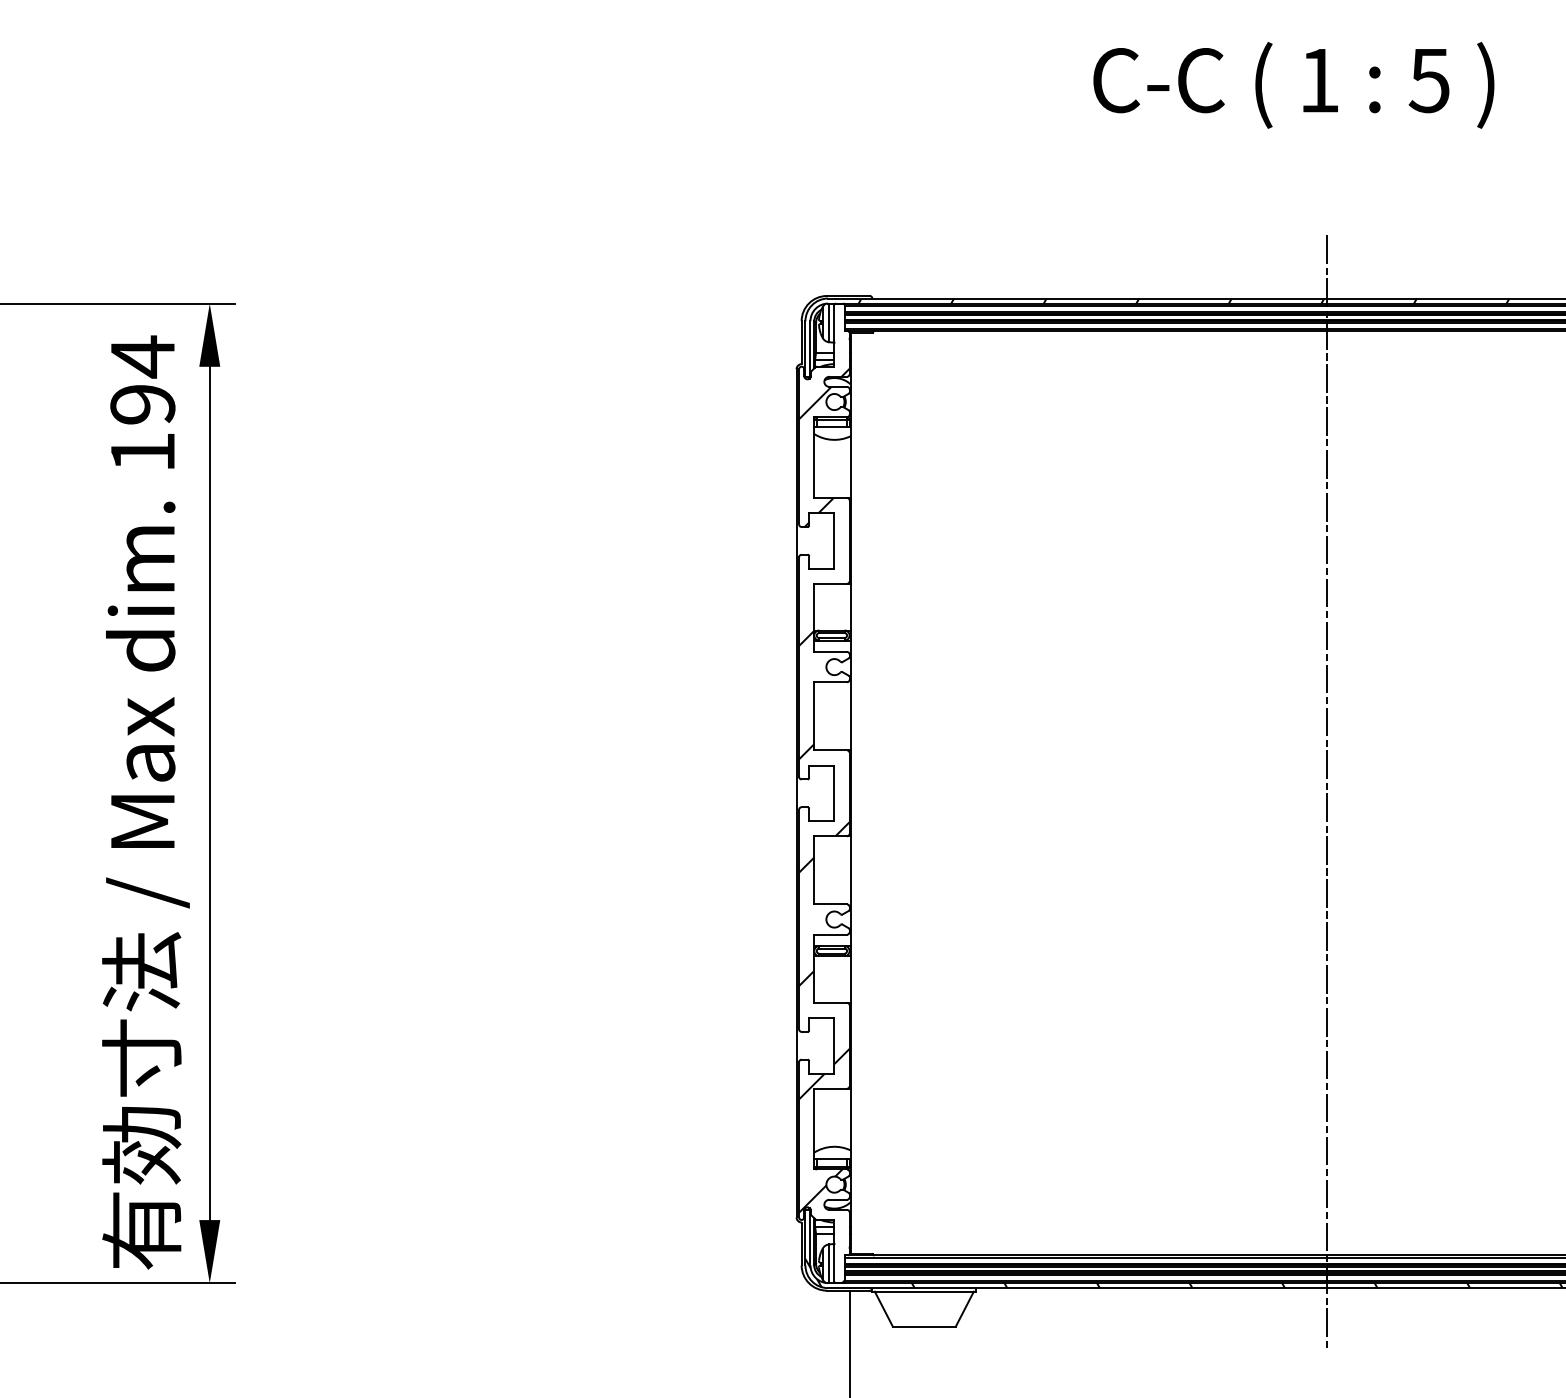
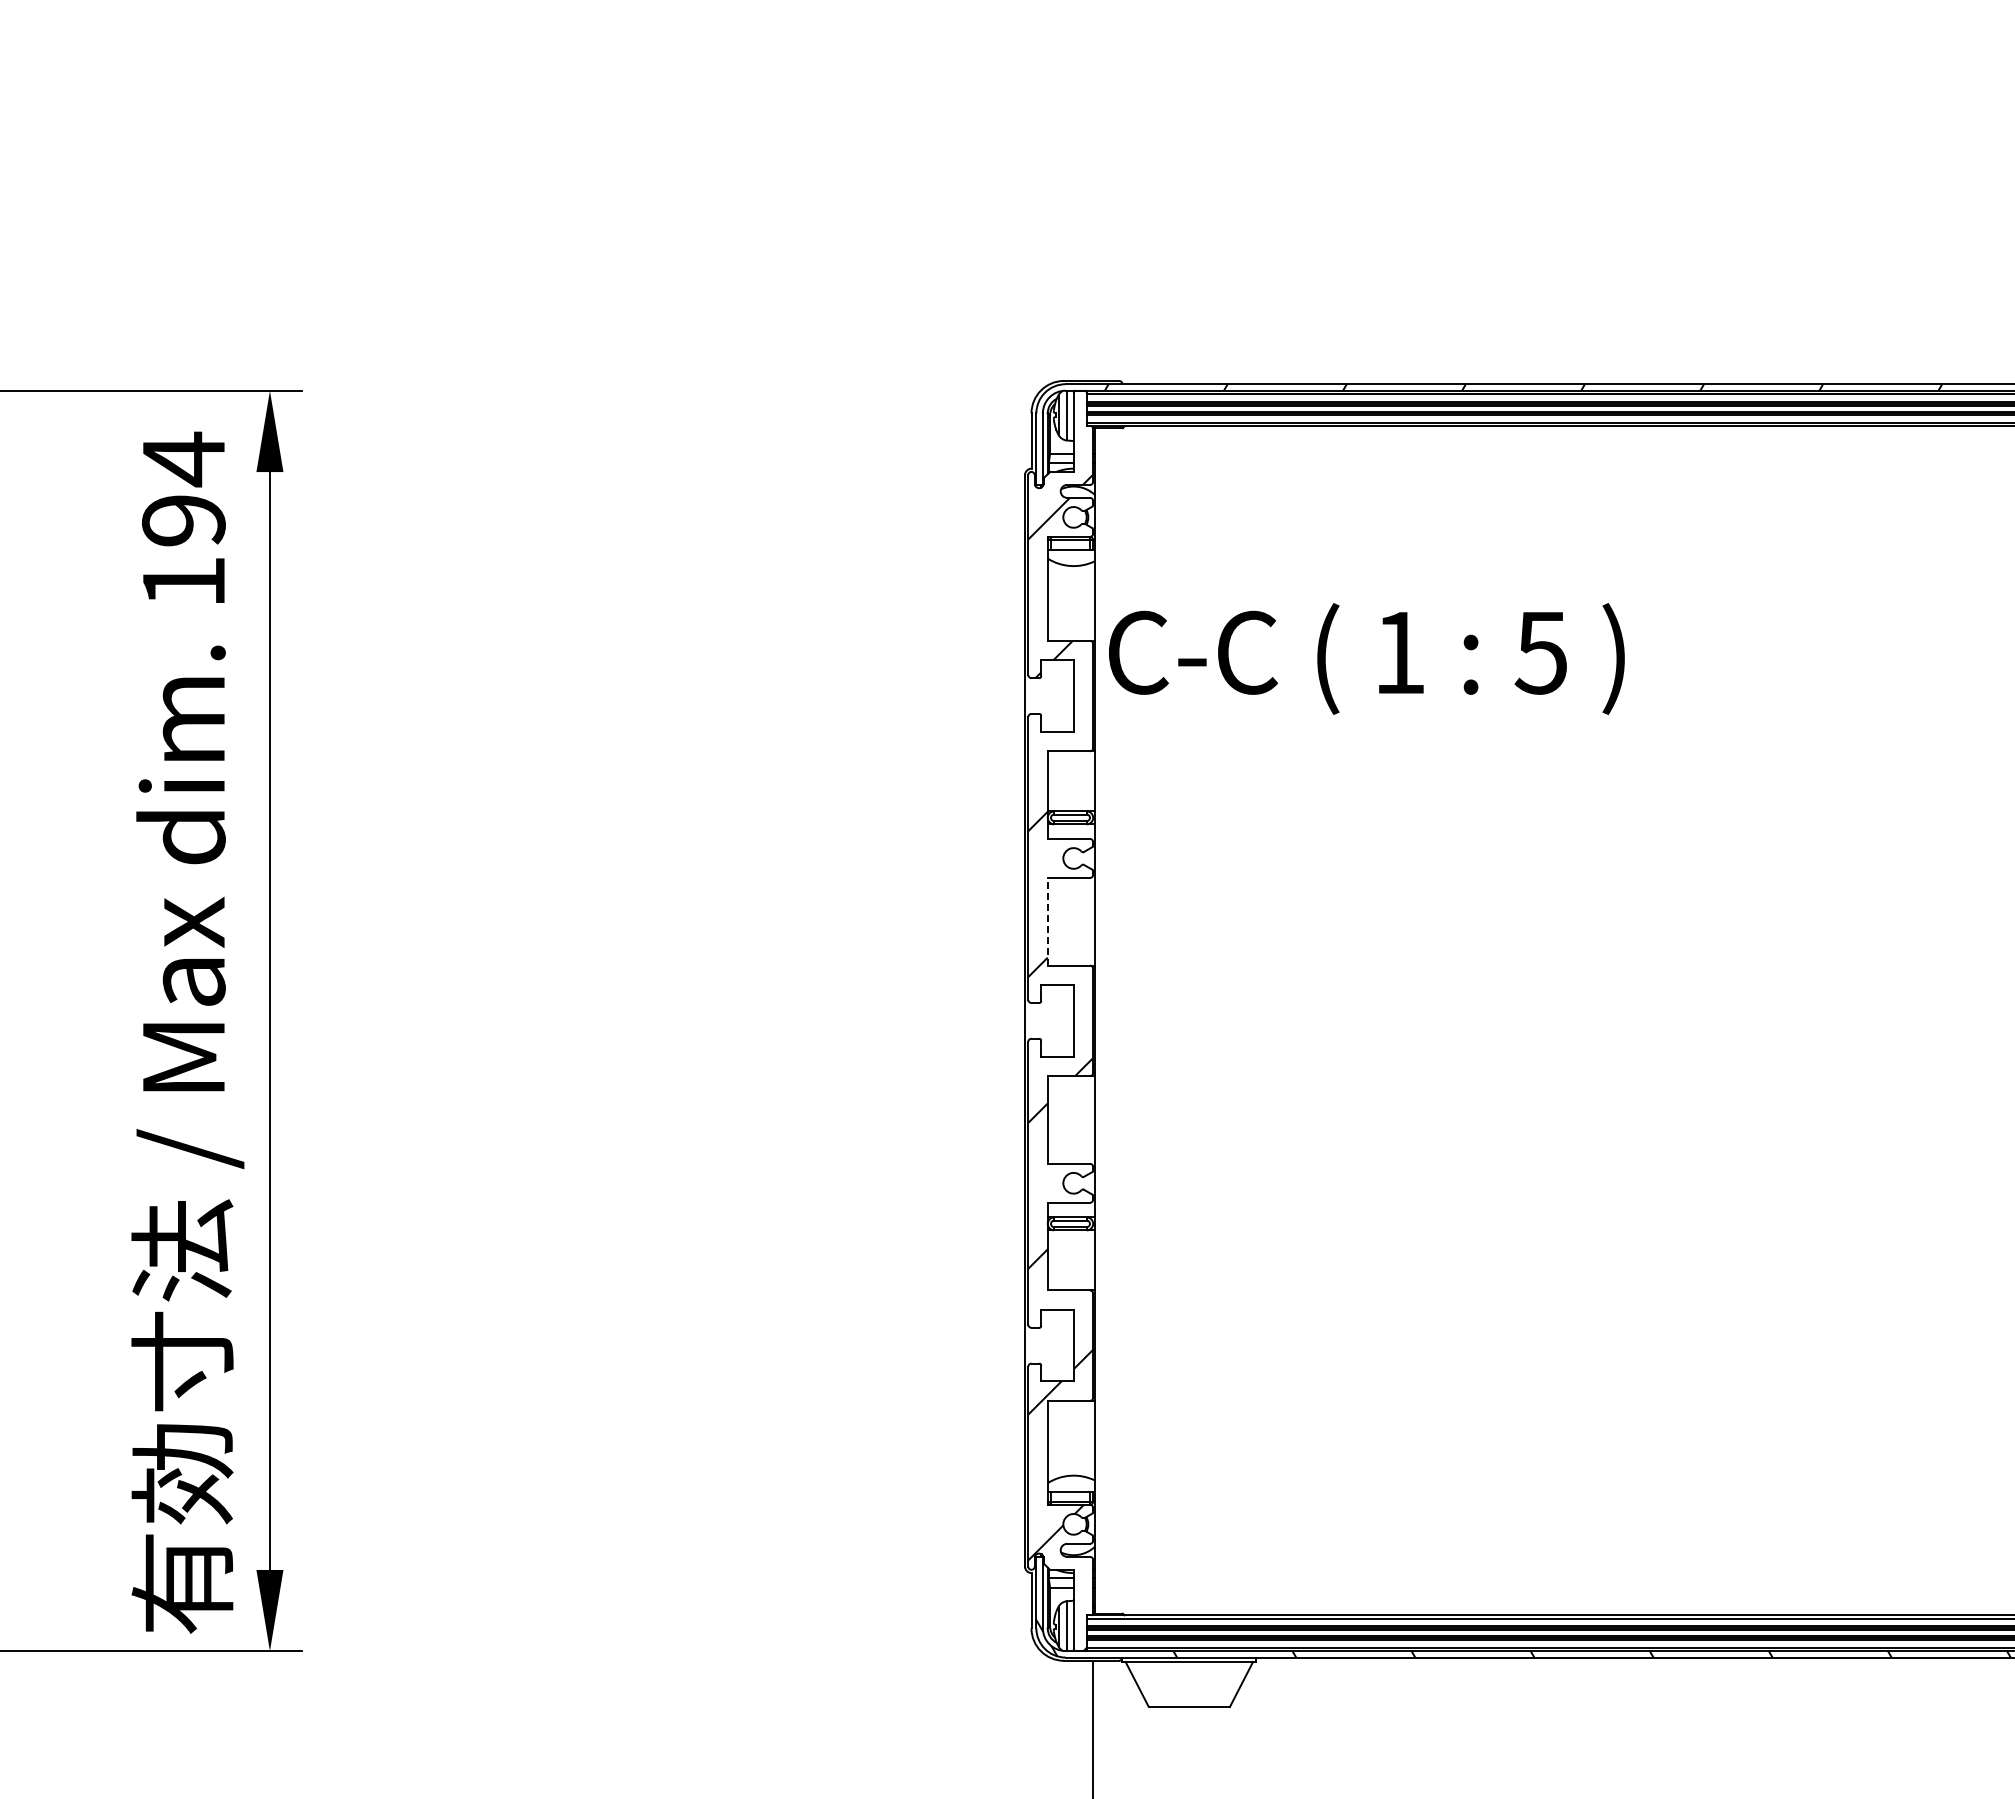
text: (1293, 85) -> (1366, 658), moved
line: (814, 716) -> (1047, 921), solid -> dashed
line: (1327, 793) -> (1707, 1020), removed

